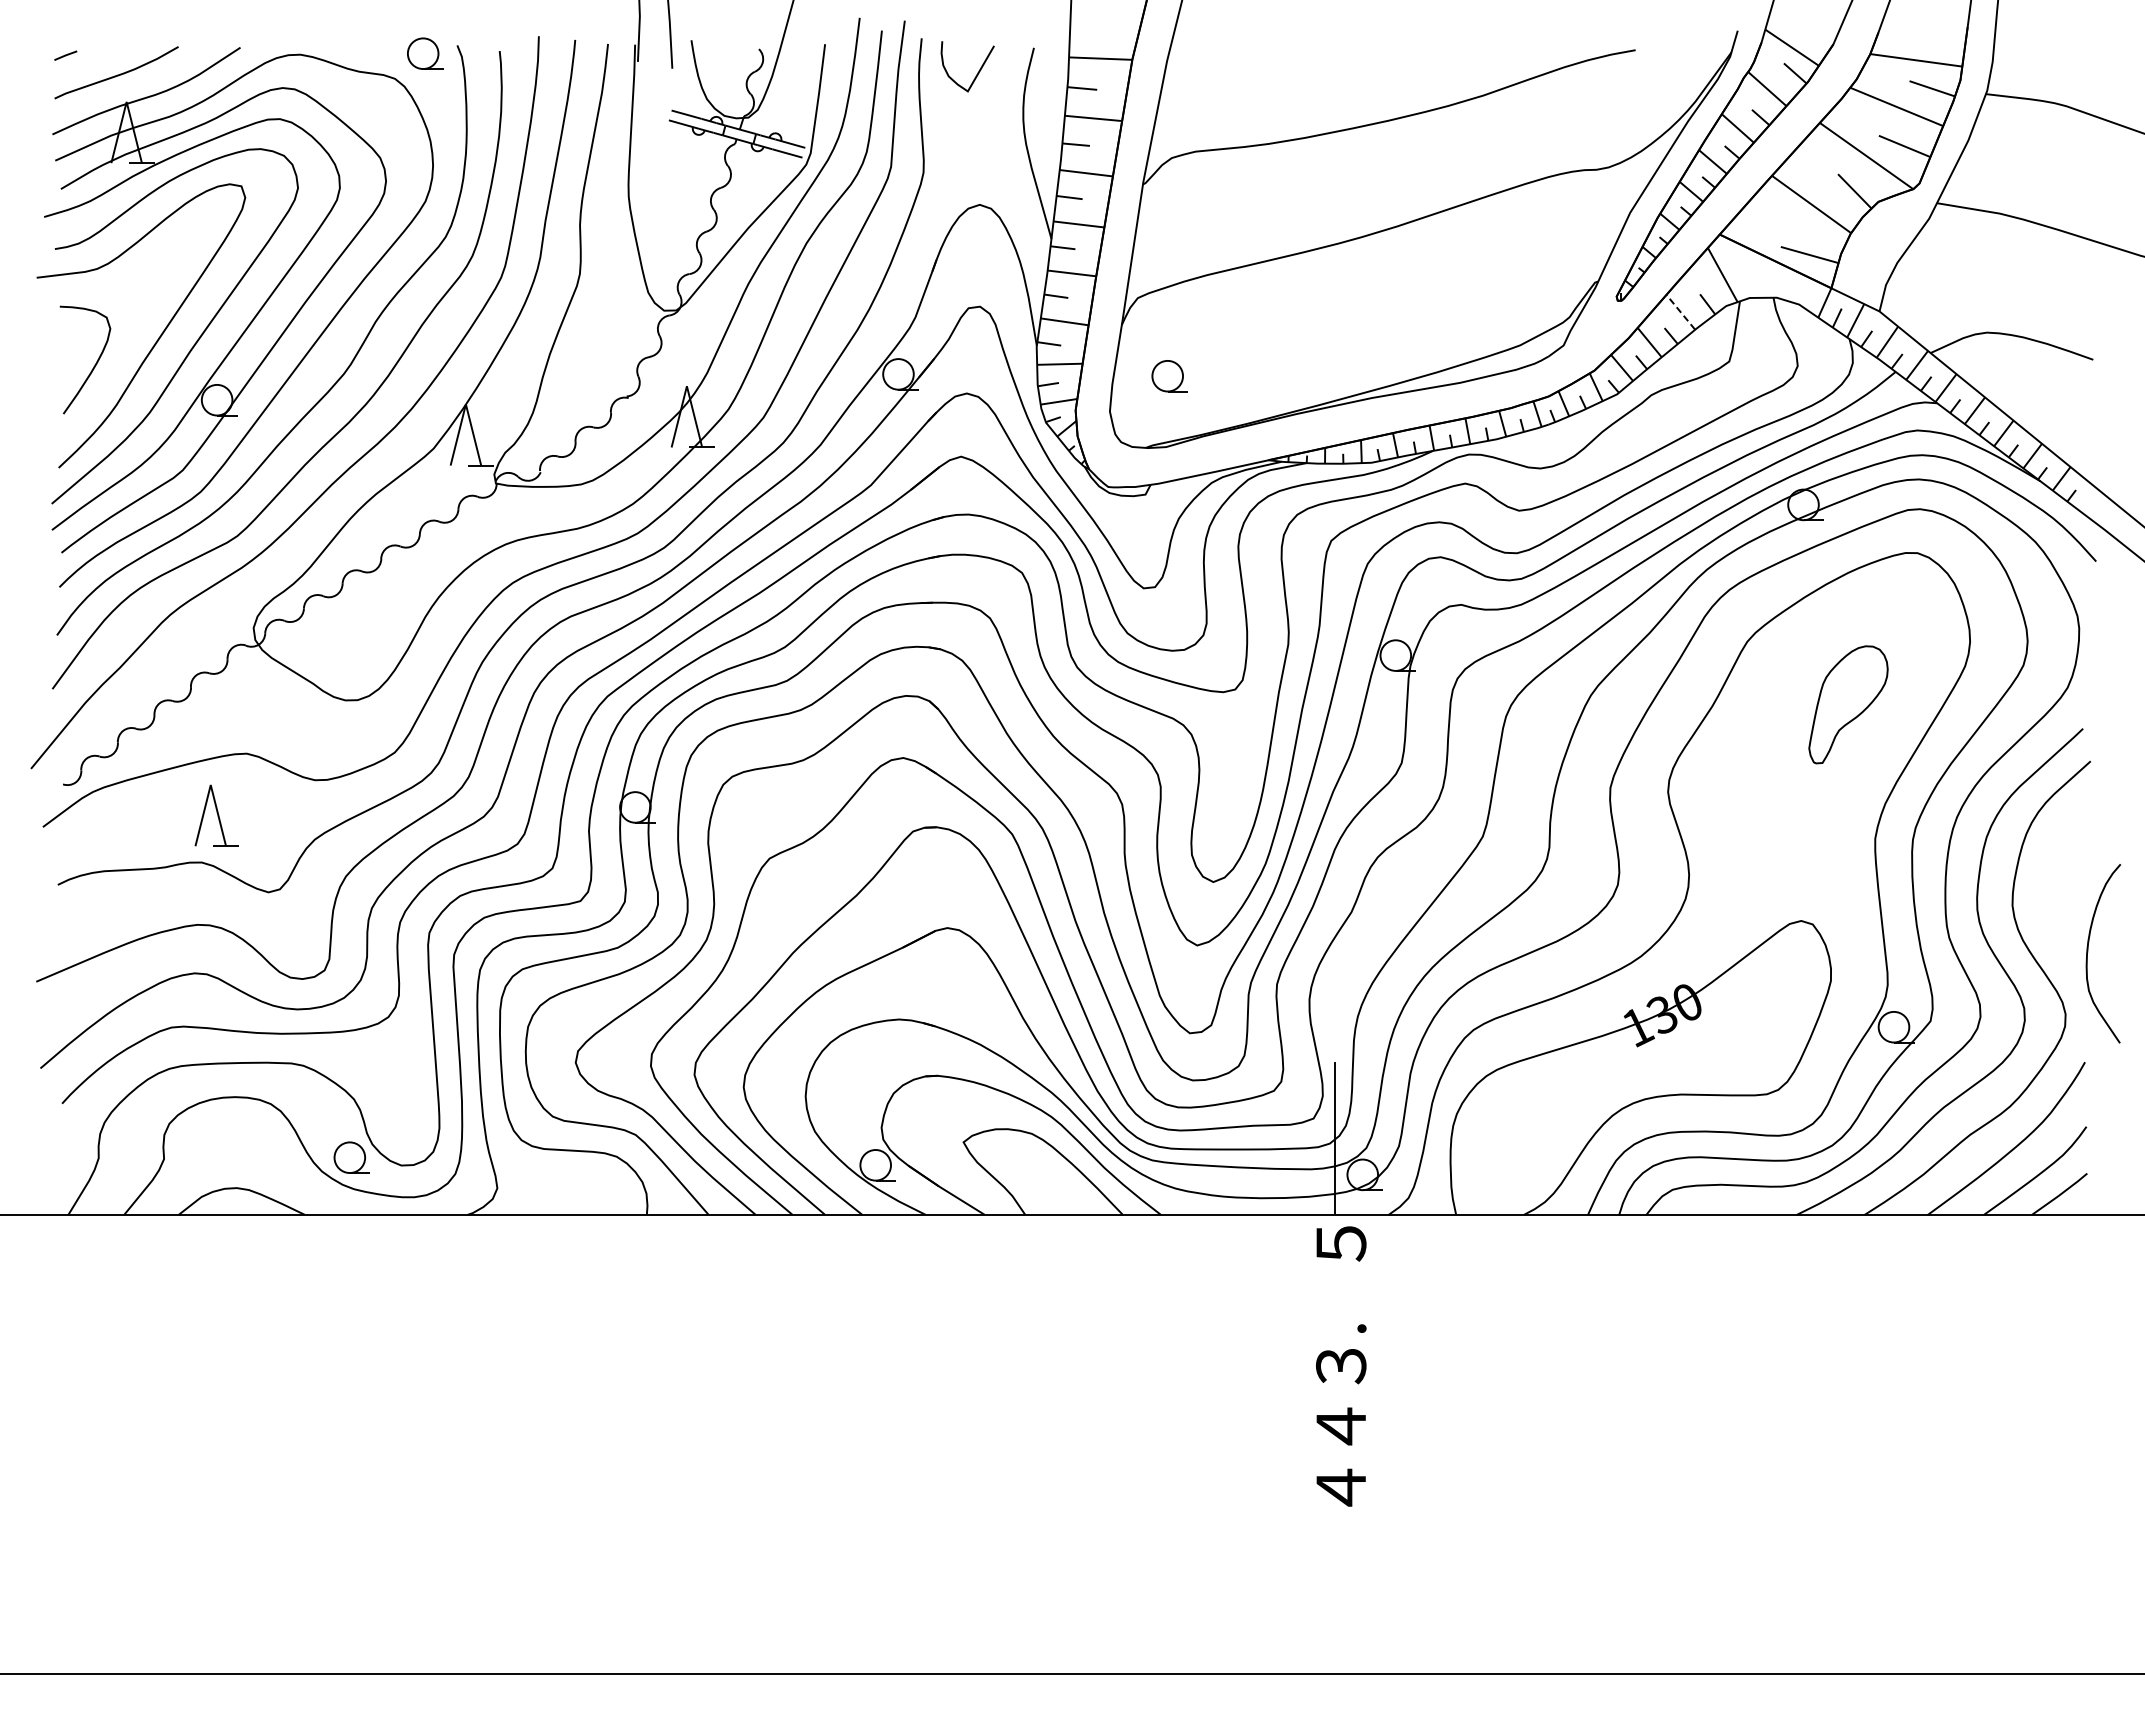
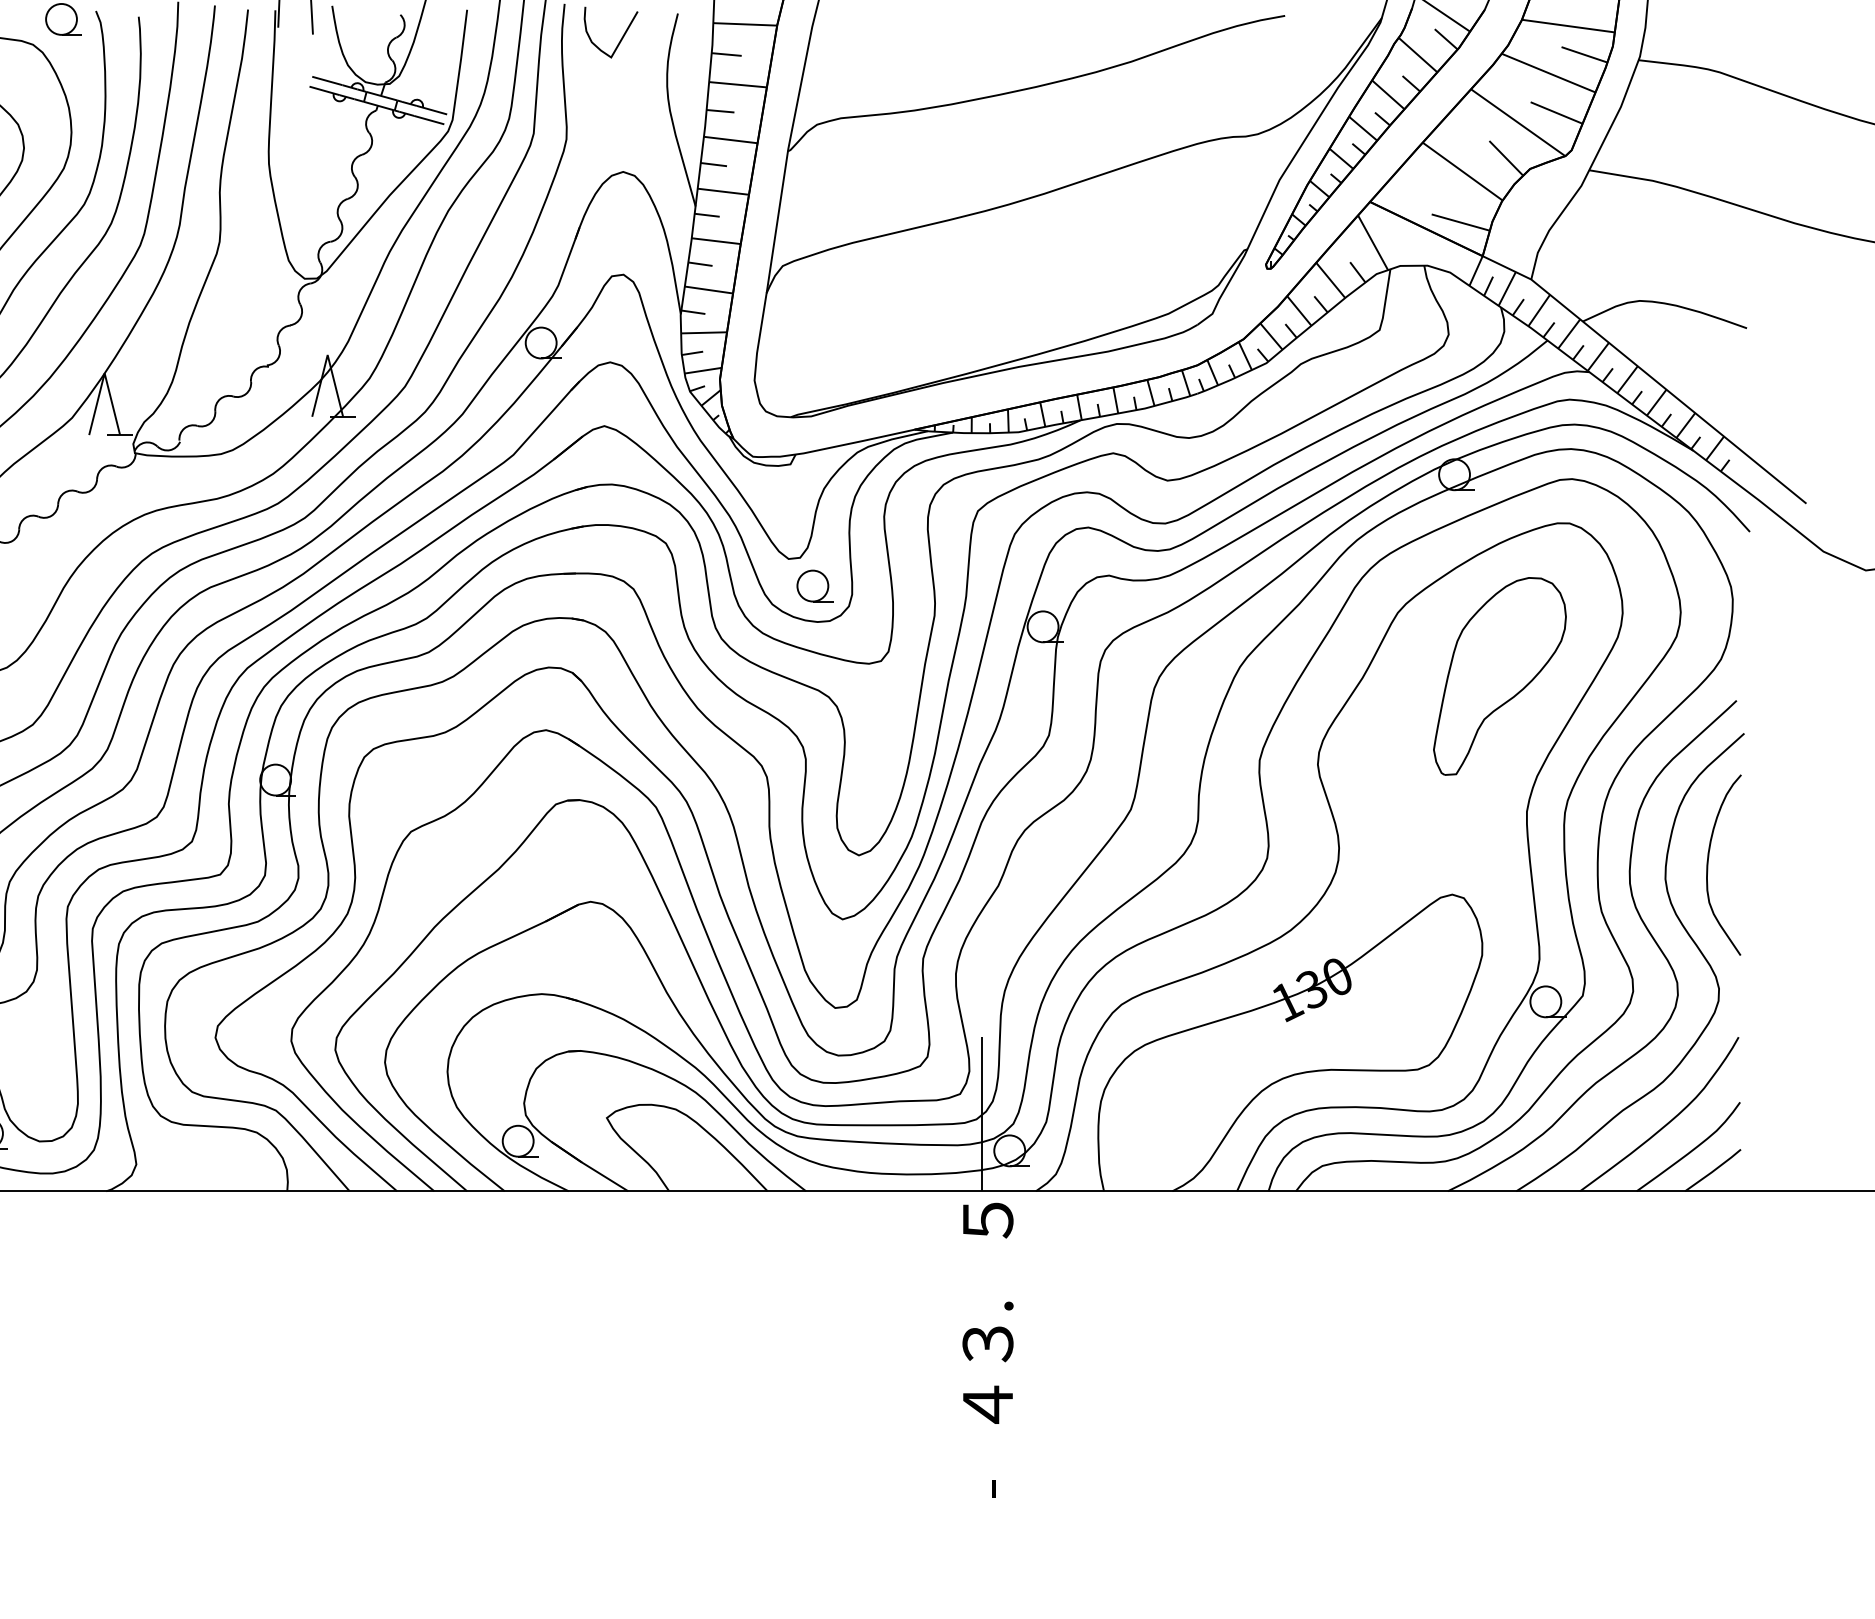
line: (1680, 312) -> (1330, 280), dashed -> solid
part: (1169, 376) -> (814, 586), moved
part: (1848, 704) -> (1499, 676), size x1.67
curve: (2088, 952) -> (1708, 863), moved
text: (1340, 1493) -> (987, 1472), ４ -> -

